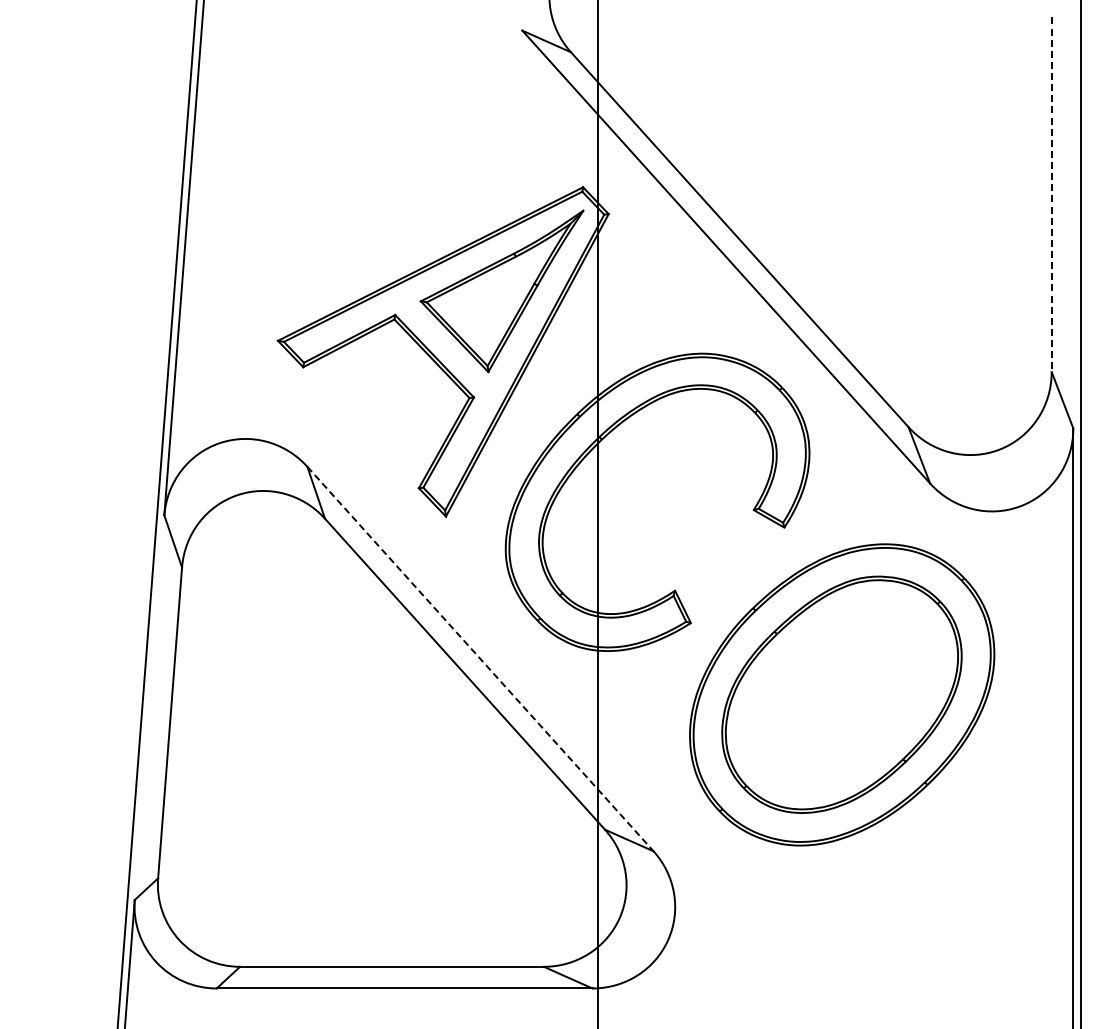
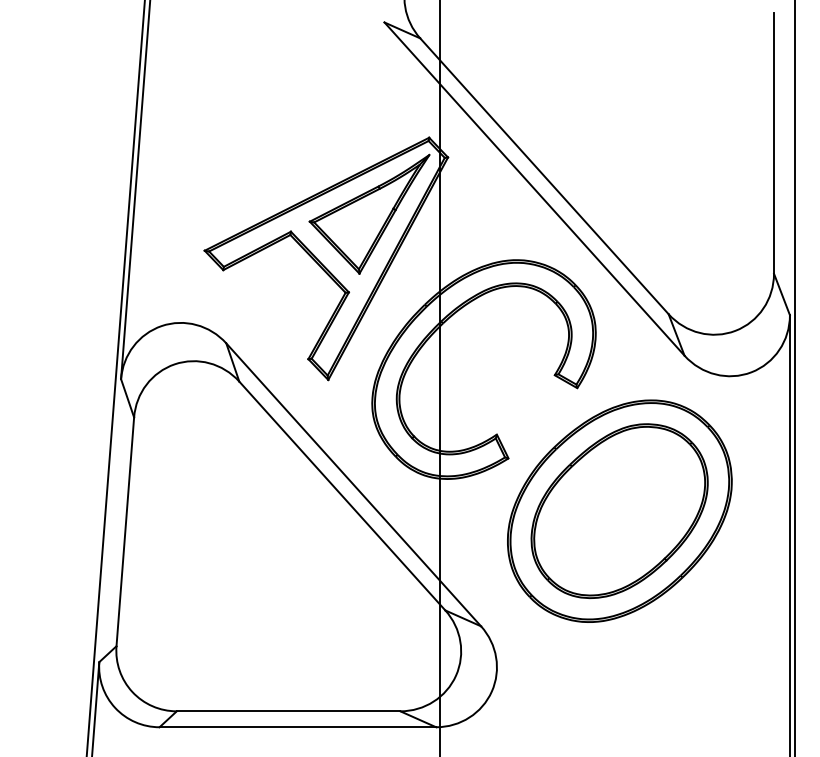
line: (1051, 195) -> (773, 143), dashed -> solid
line: (480, 659) -> (353, 485), dashed -> solid

